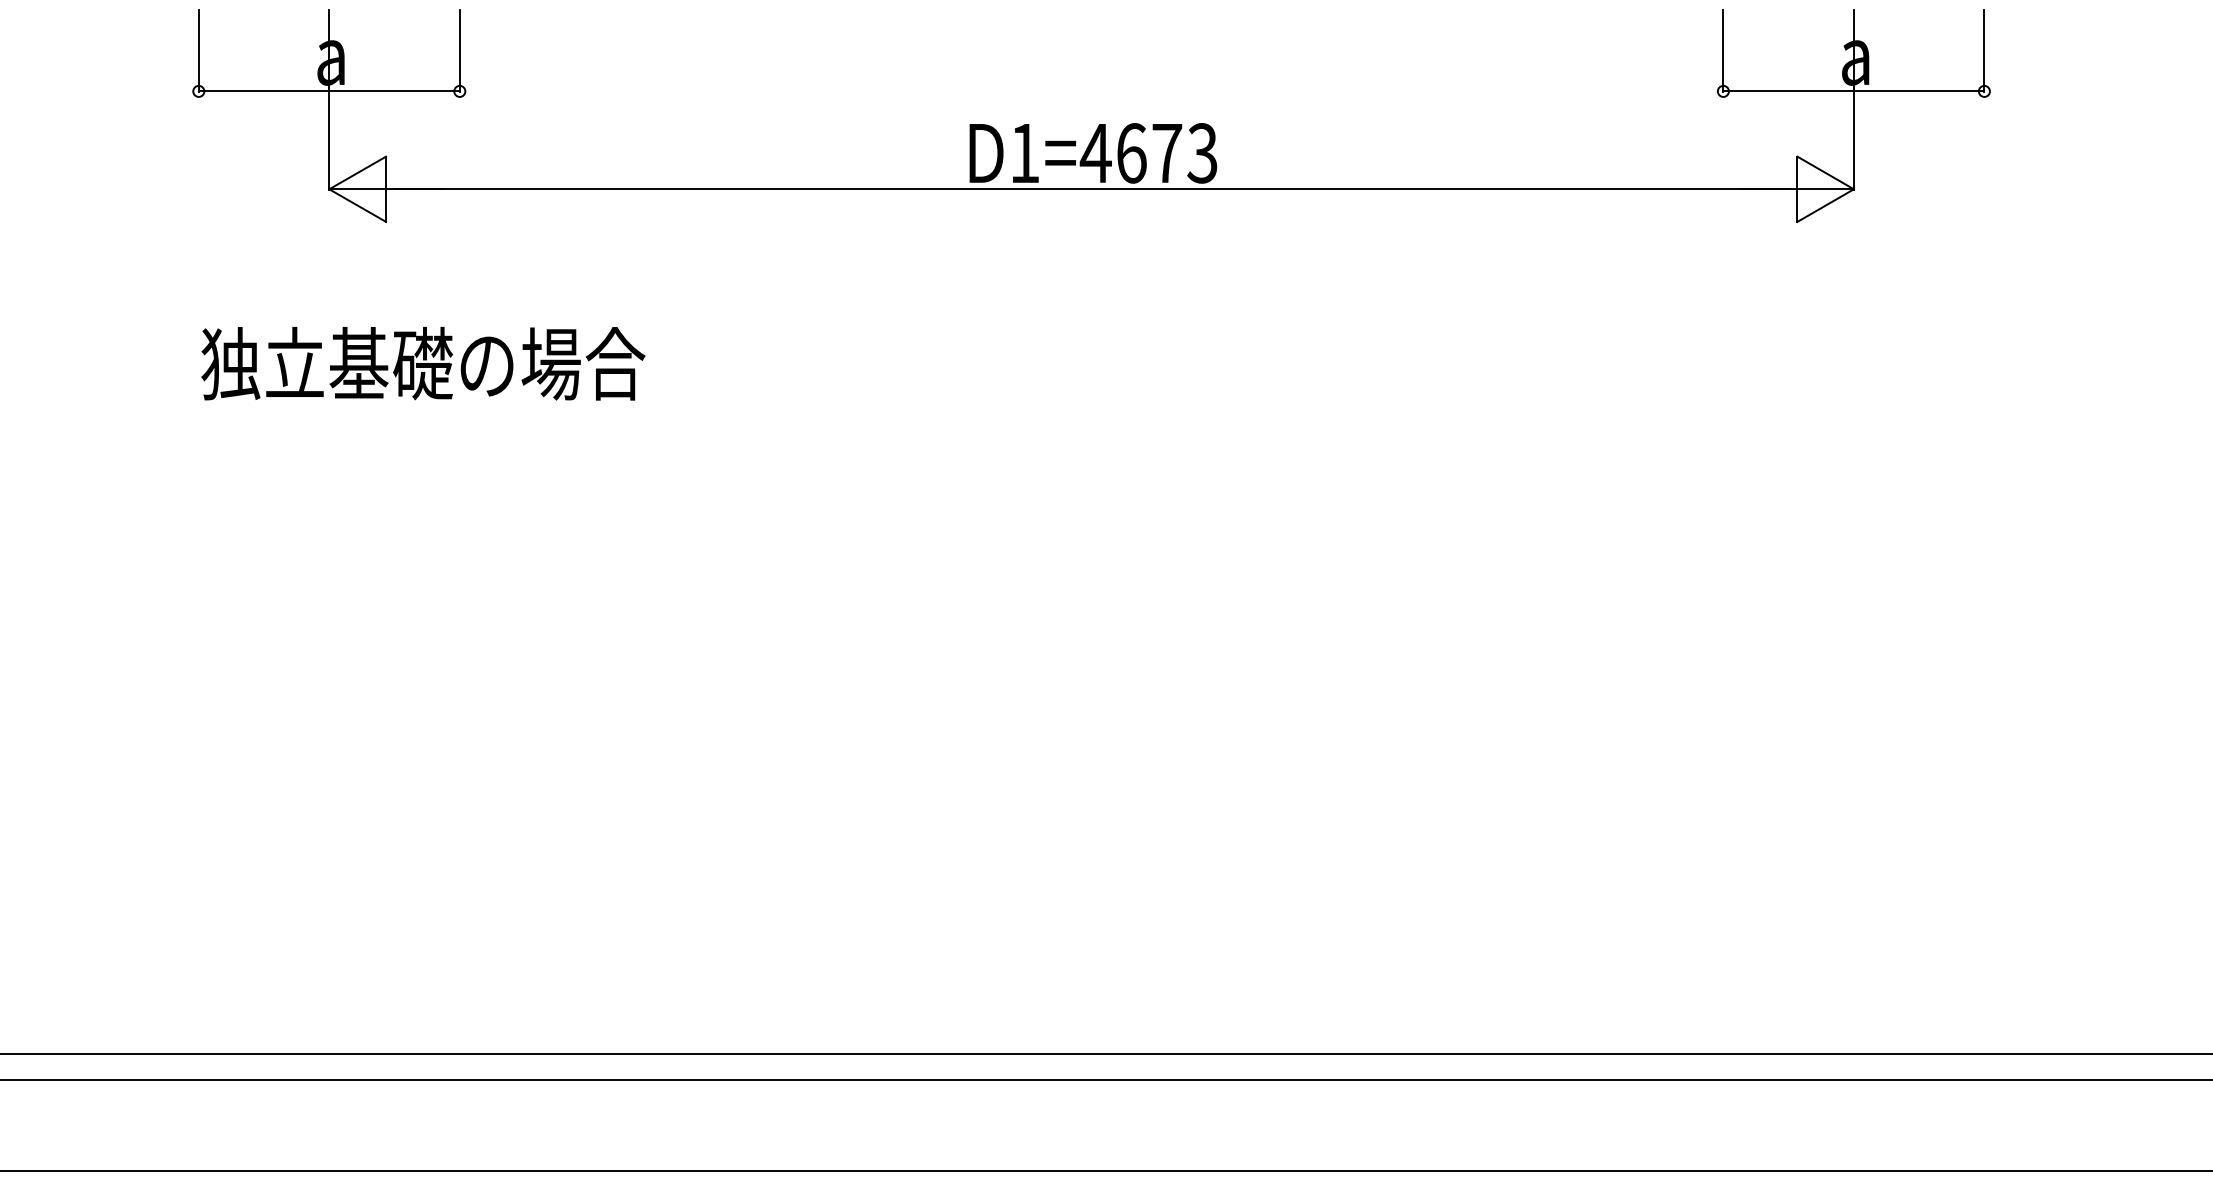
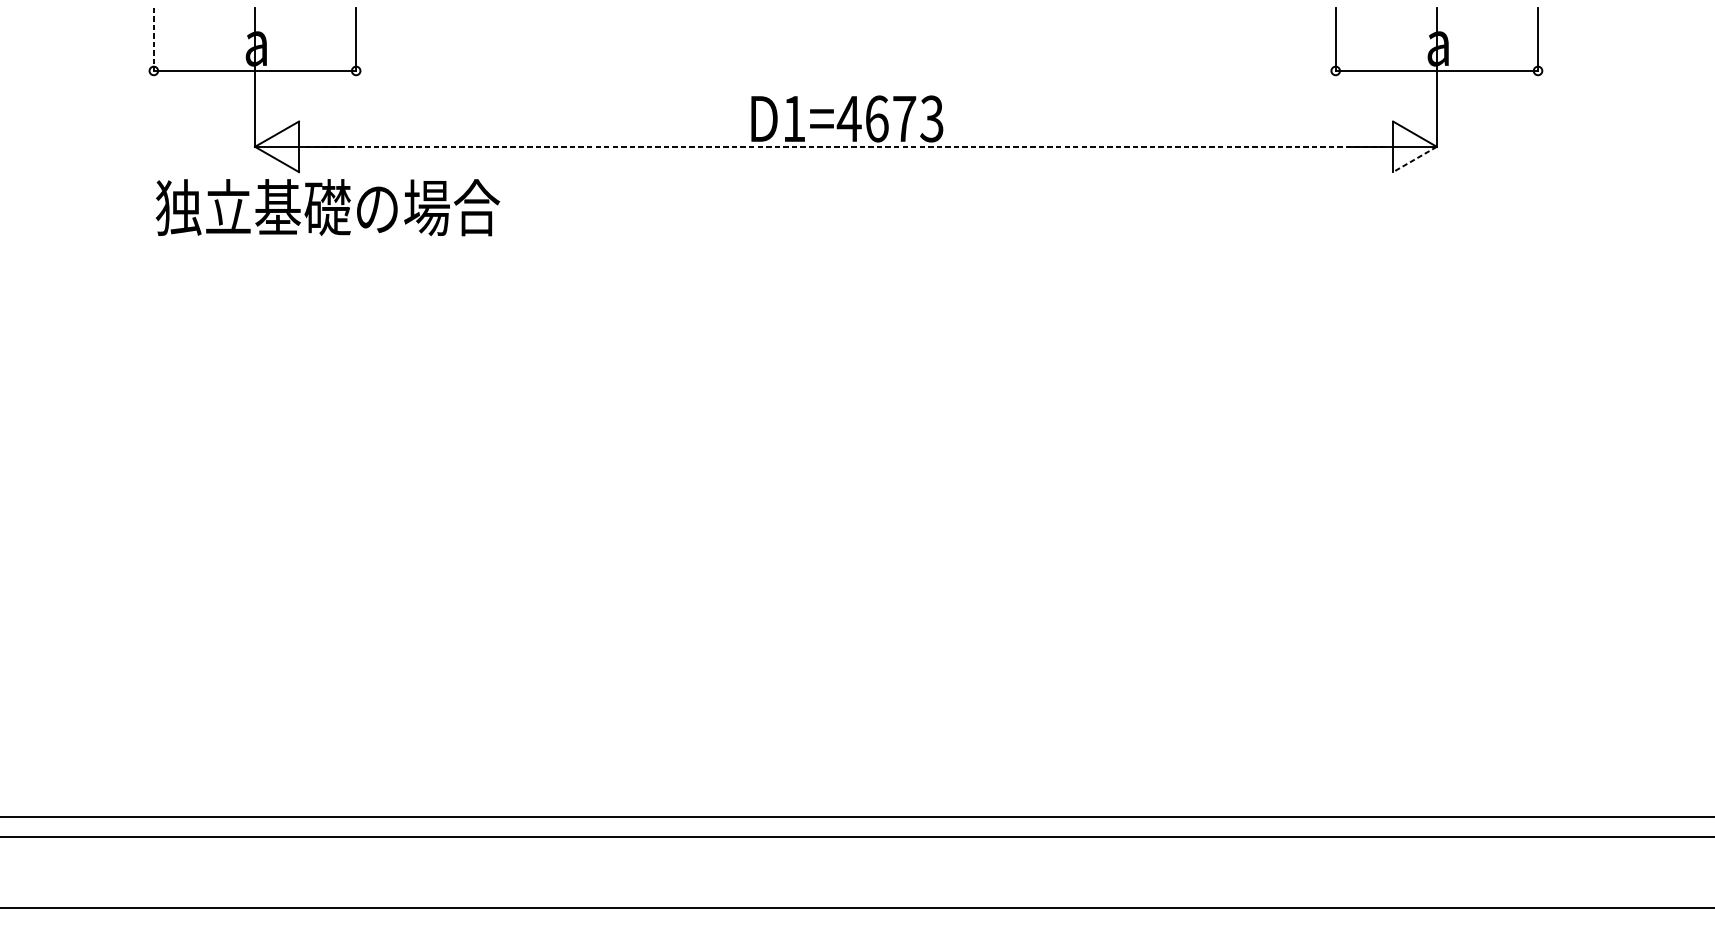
line: (198, 50) -> (153, 39), solid -> dashed
line: (1092, 189) -> (846, 146), solid -> dashed
line: (1825, 205) -> (1414, 159), solid -> dashed
text: (423, 363) -> (328, 207), moved

